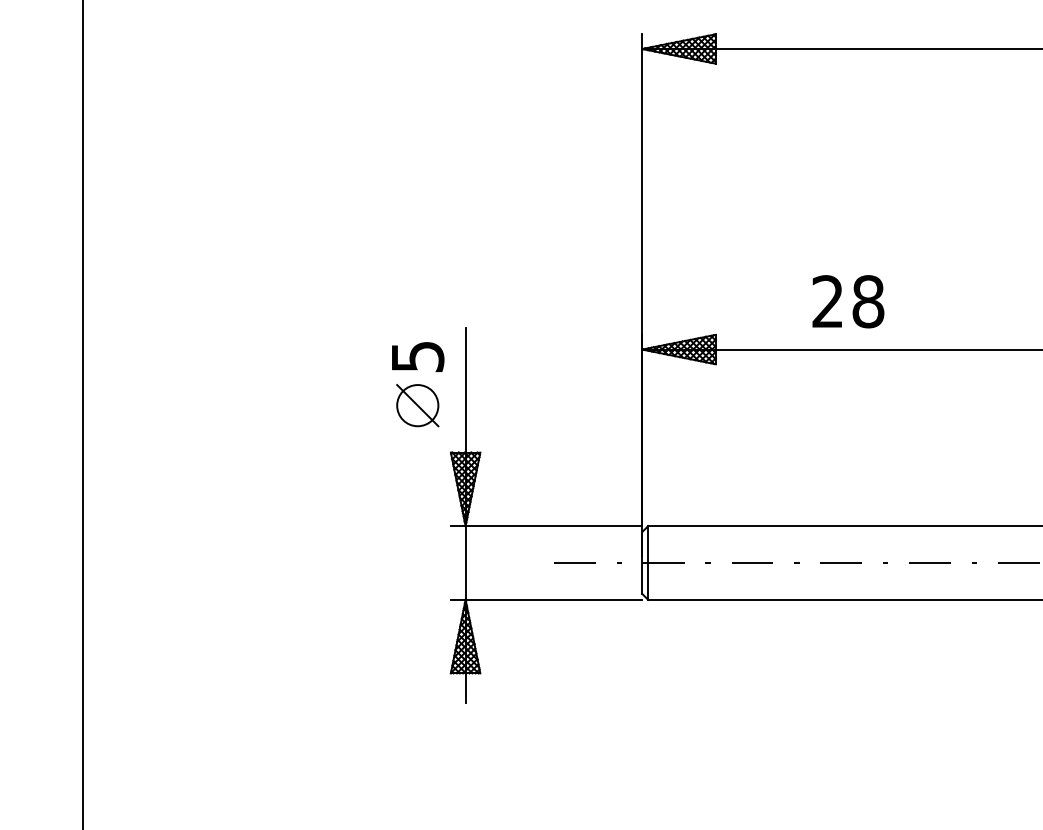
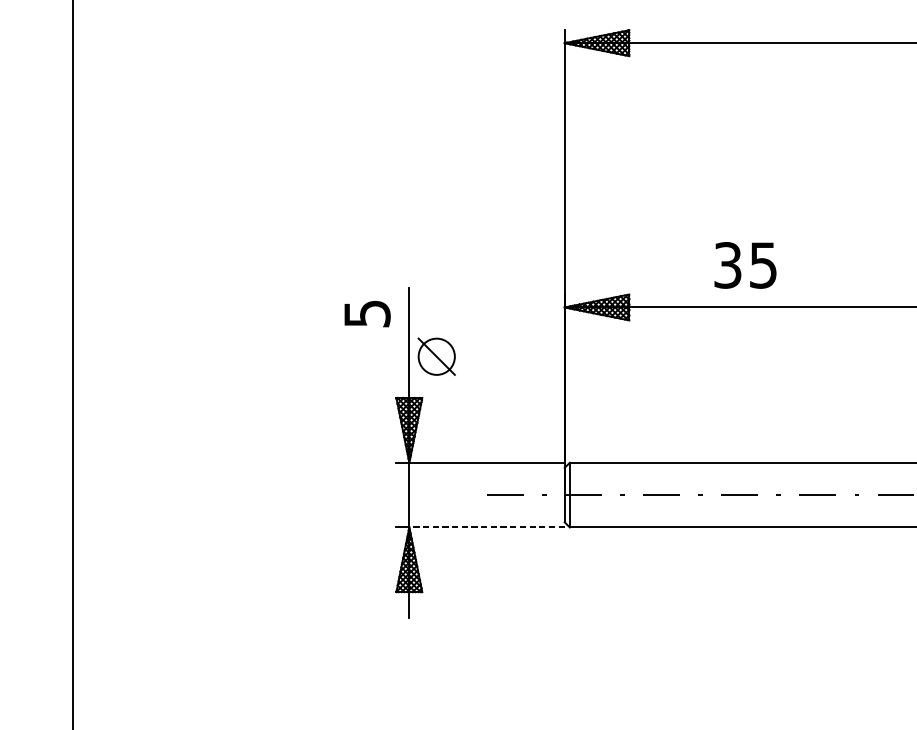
text: (848, 301) -> (745, 265), 28 -> 35
part: (417, 405) -> (436, 356), moved
line: (553, 599) -> (486, 527), solid -> dashed

